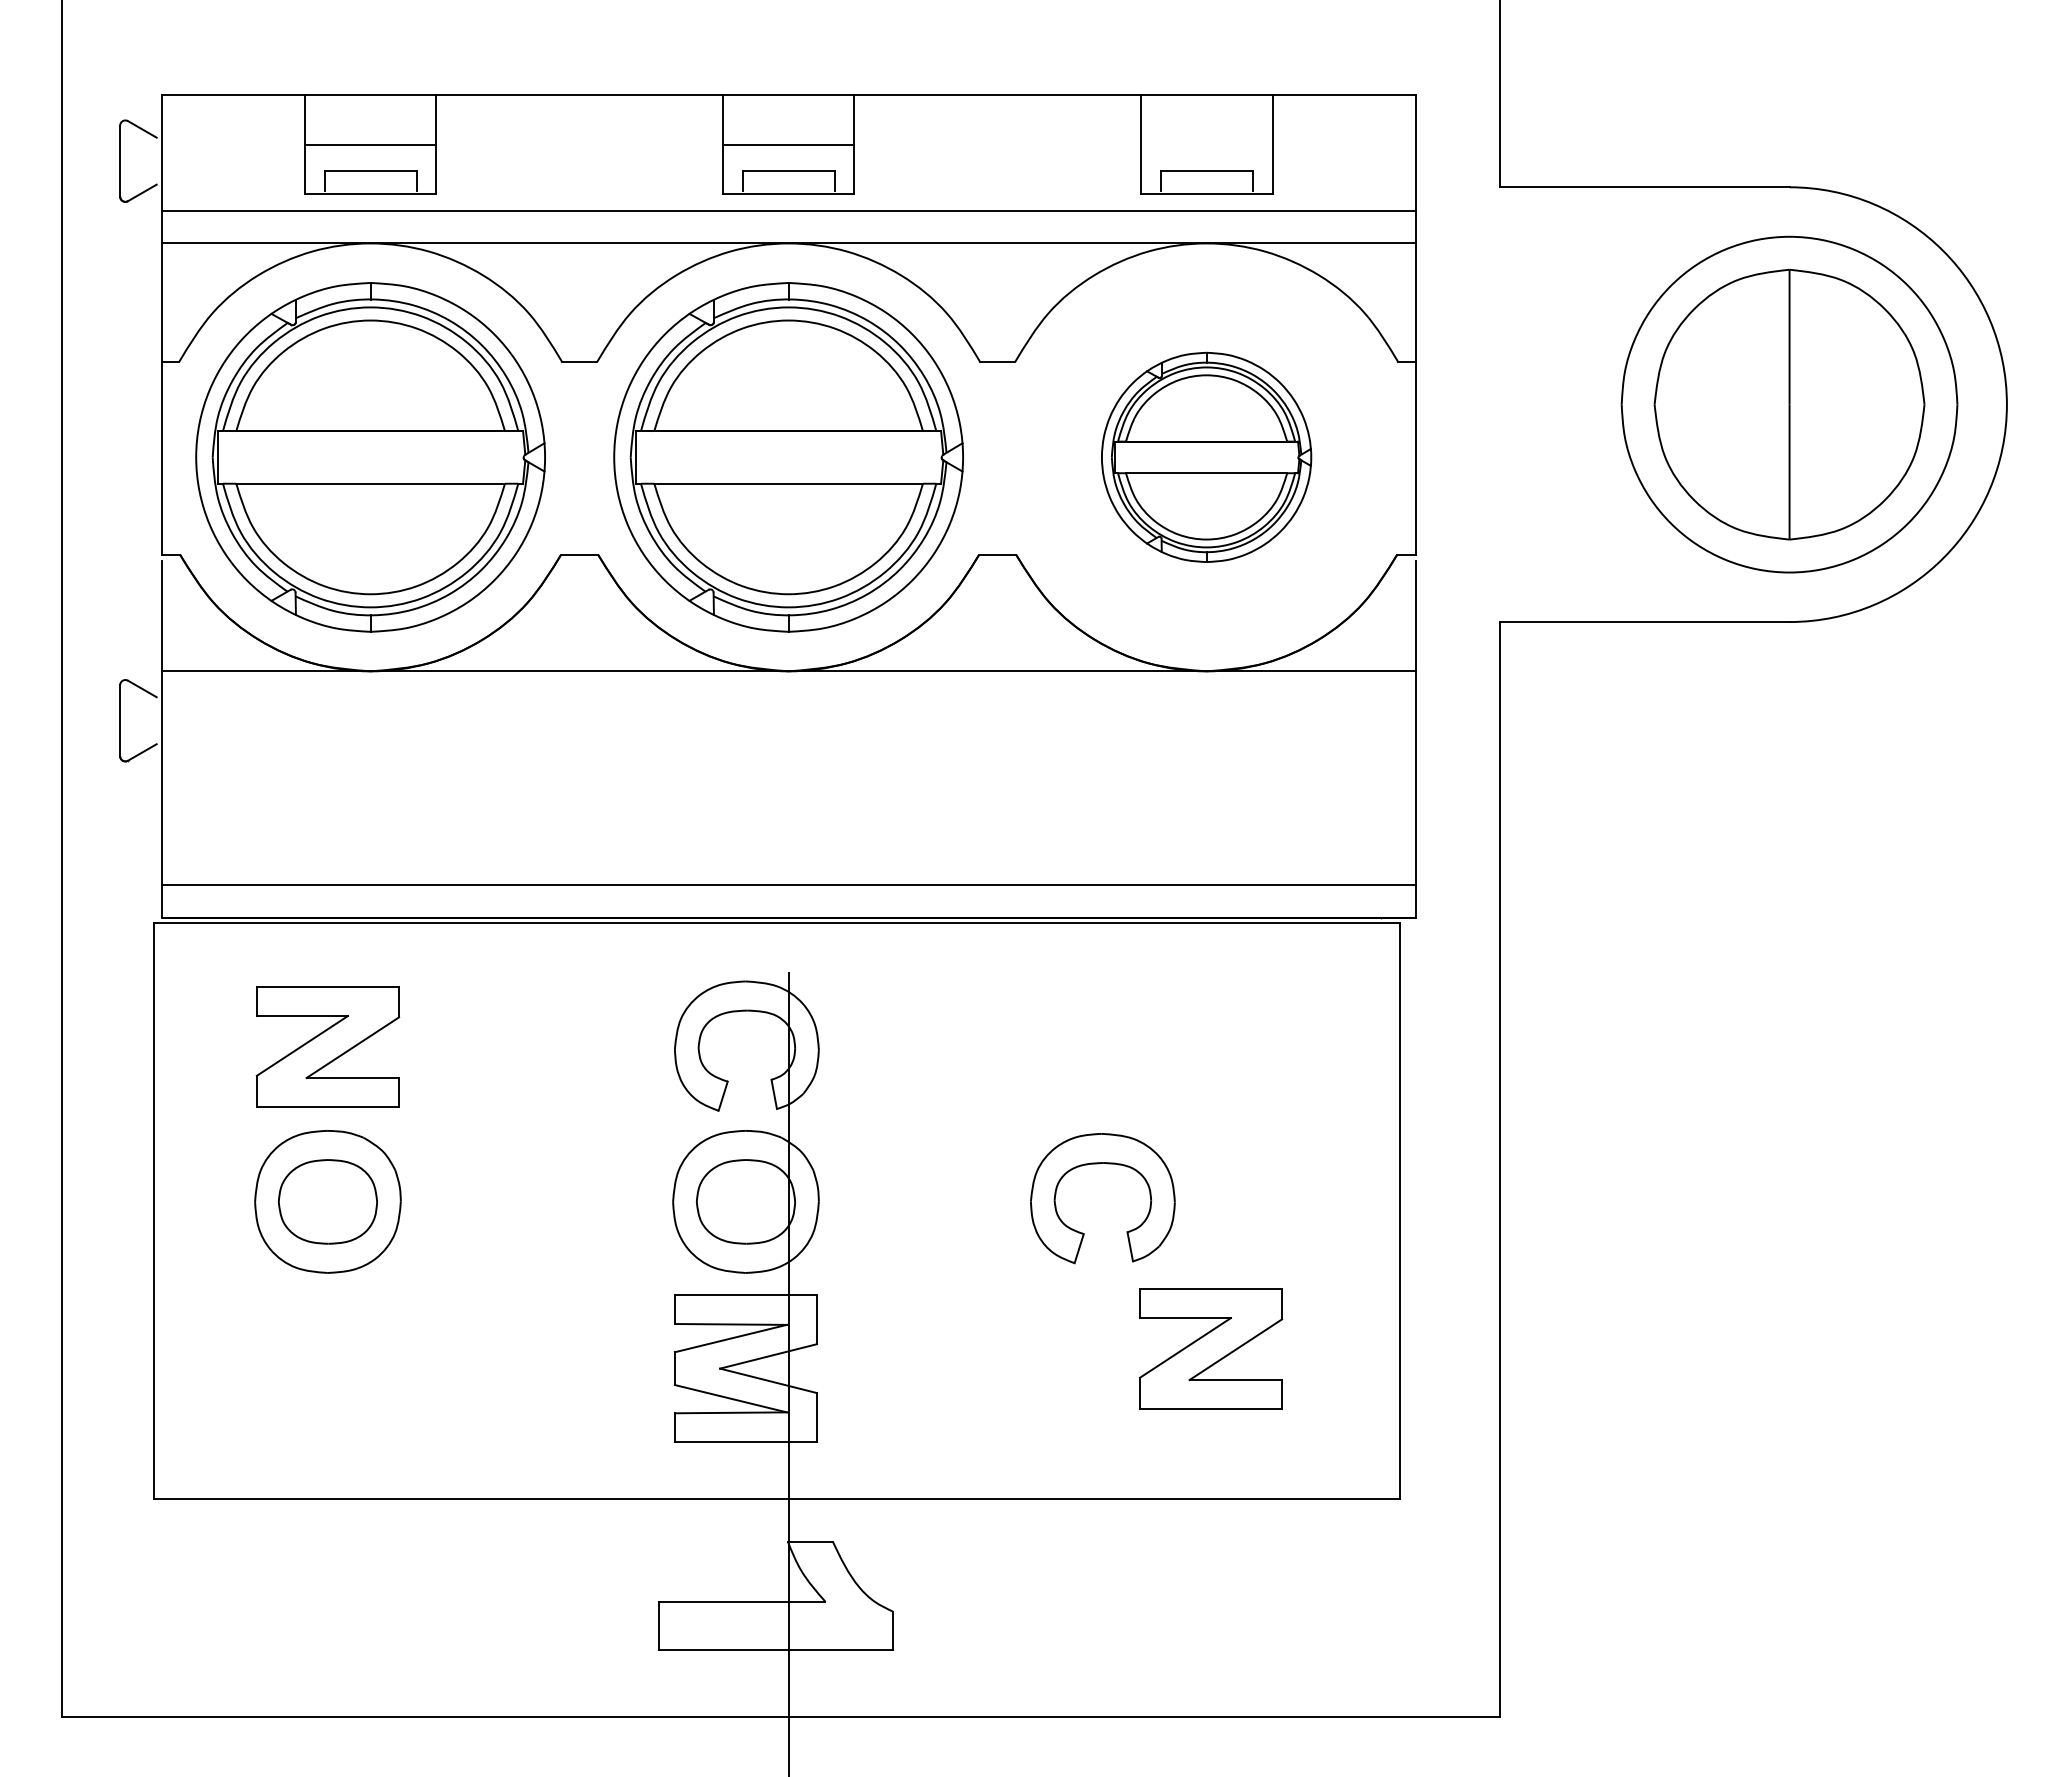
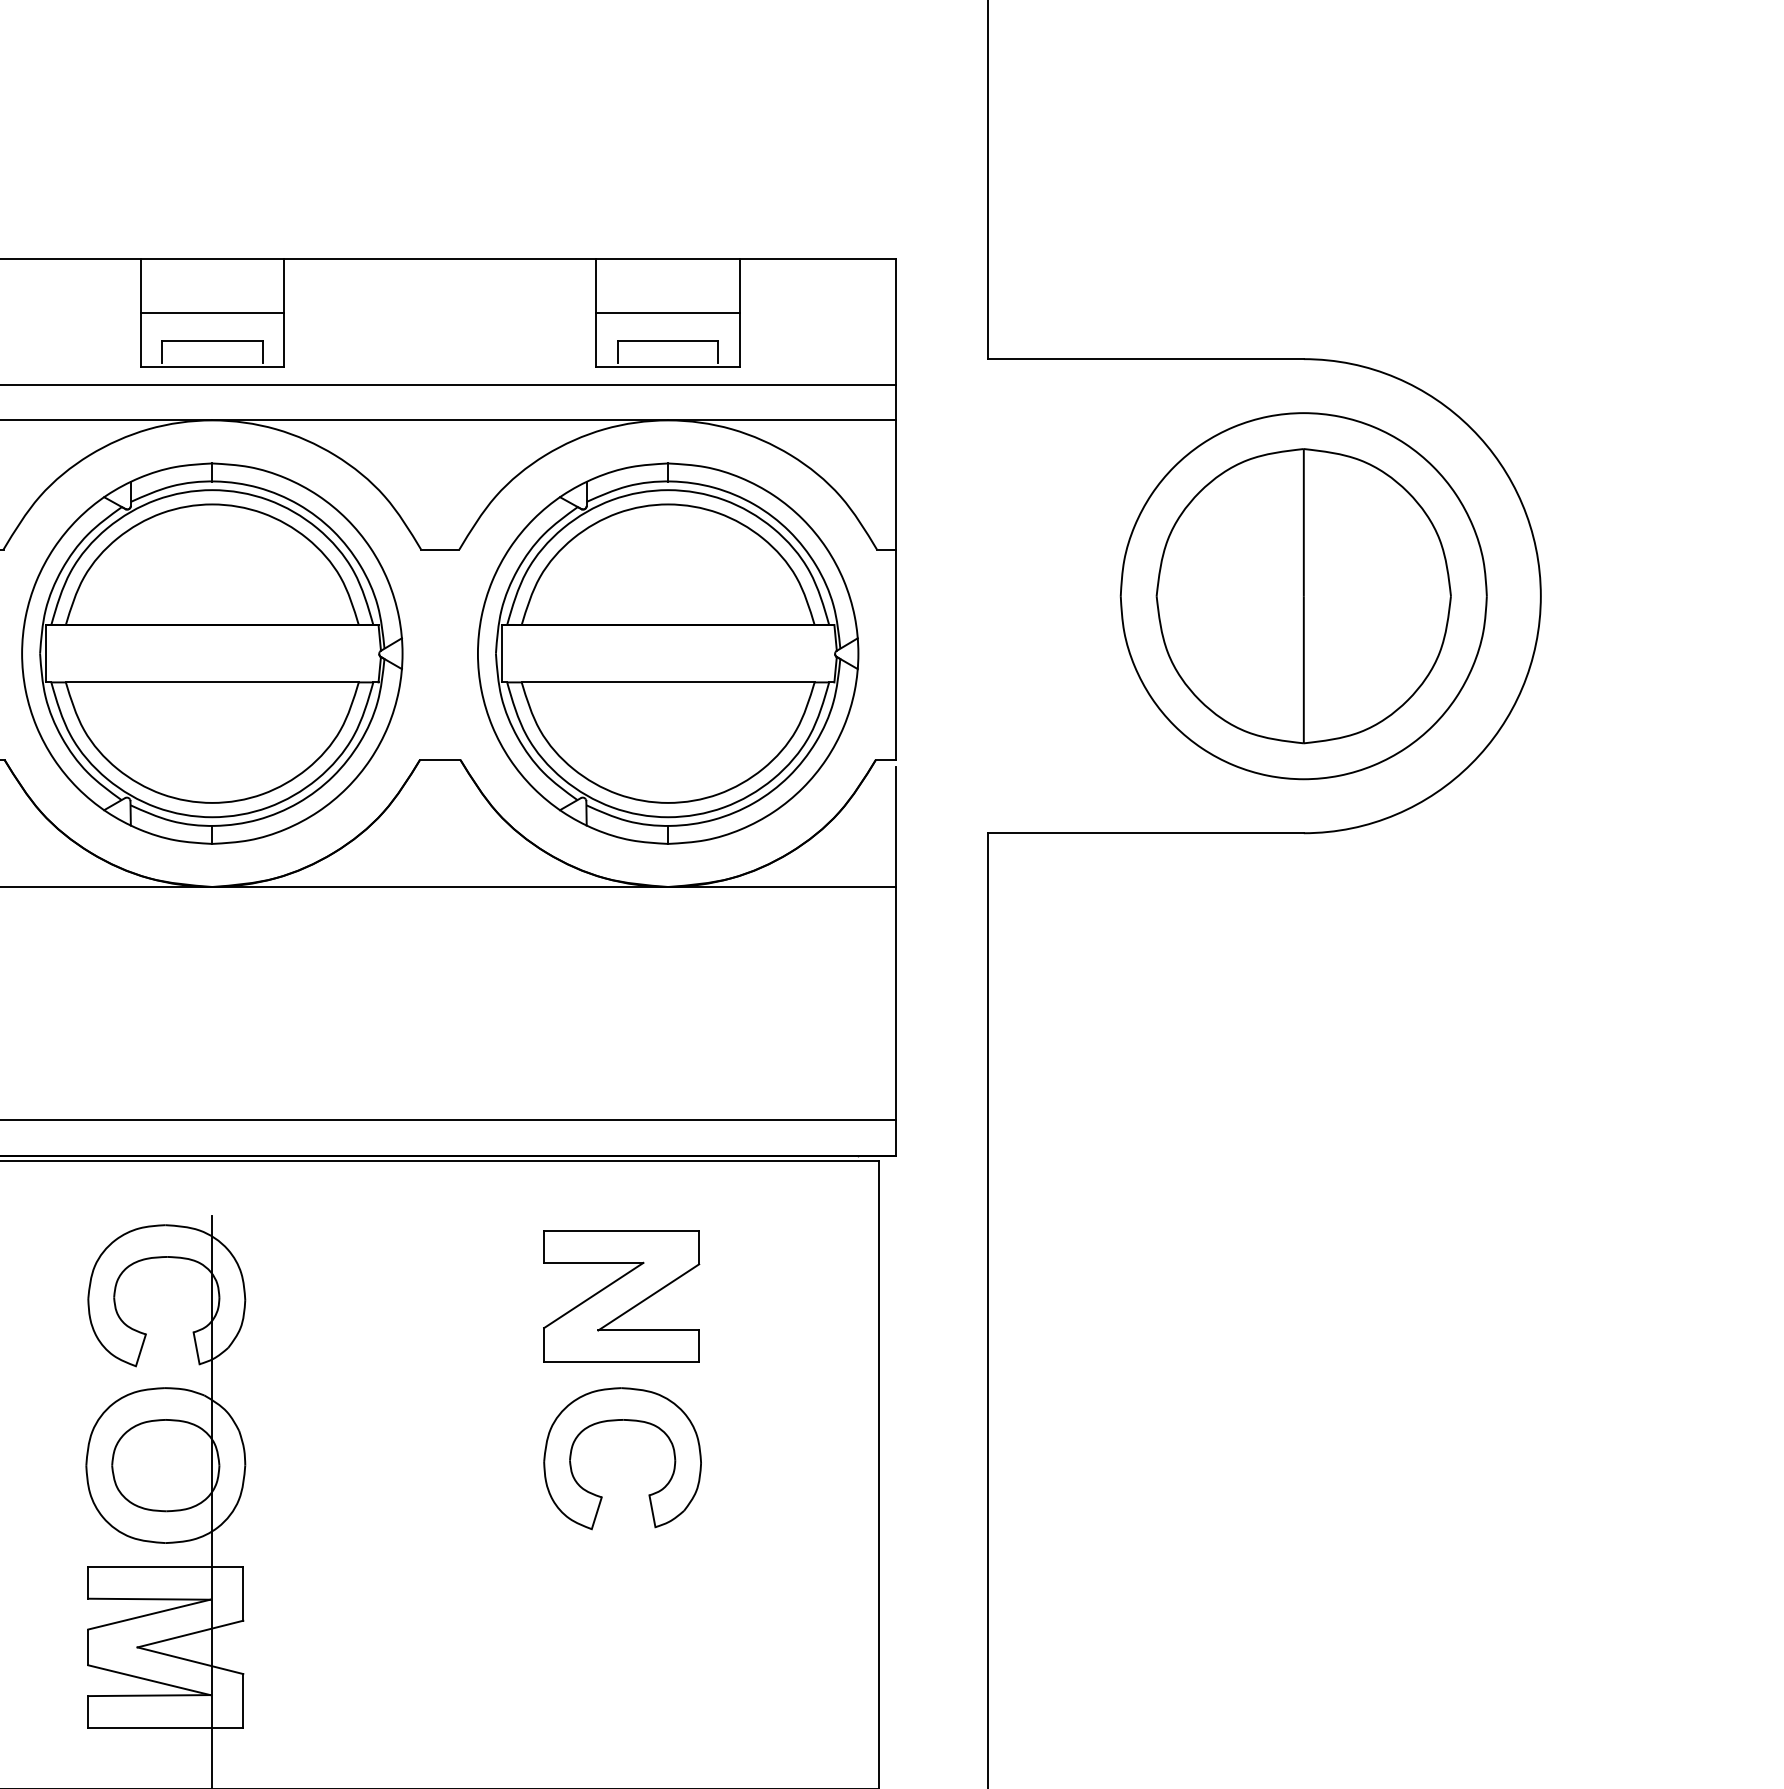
line: (1206, 144) -> (667, 312), added
part: (1206, 457) -> (667, 653), size x1.67
part: (1098, 1164) -> (617, 1421), moved
part: (1210, 1348) -> (621, 1296), moved

